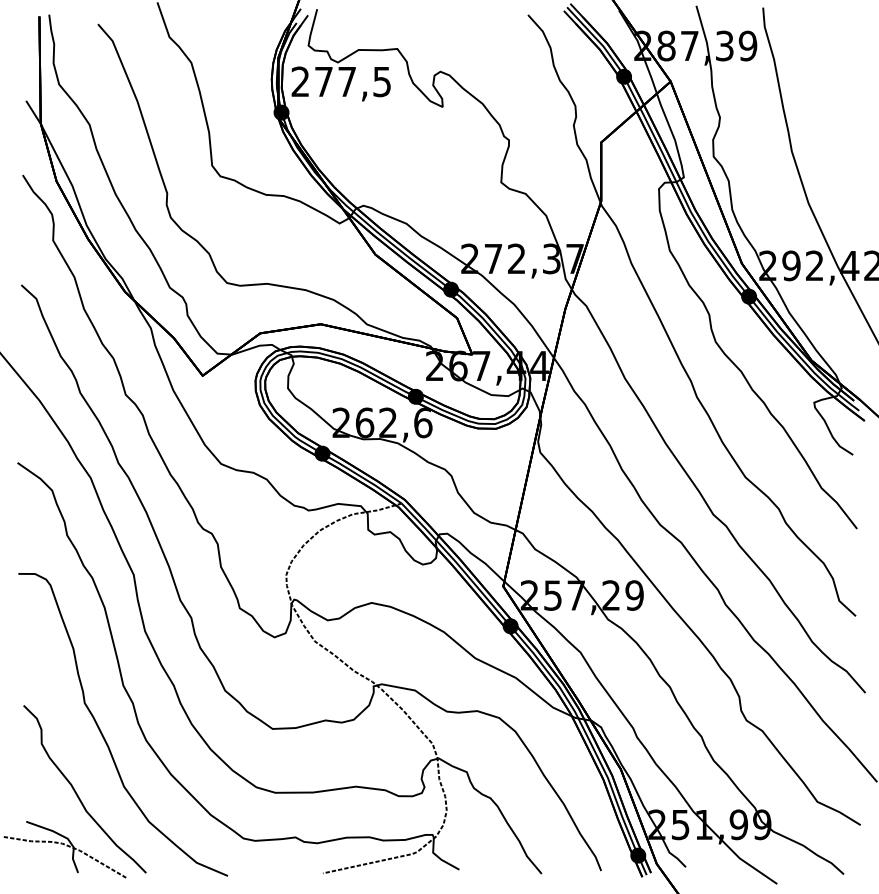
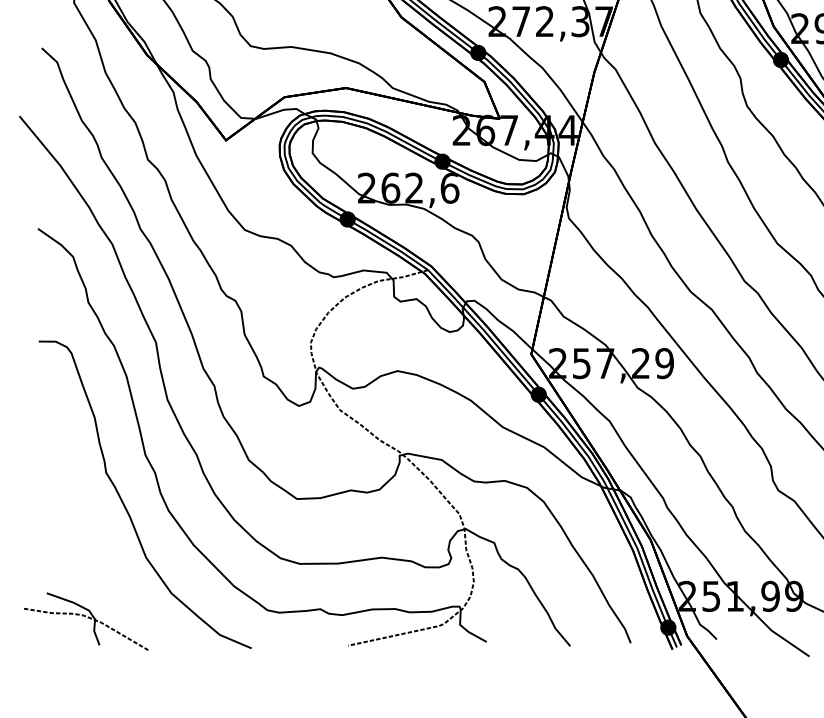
curve: (77, 793) -> (98, 564), removed

